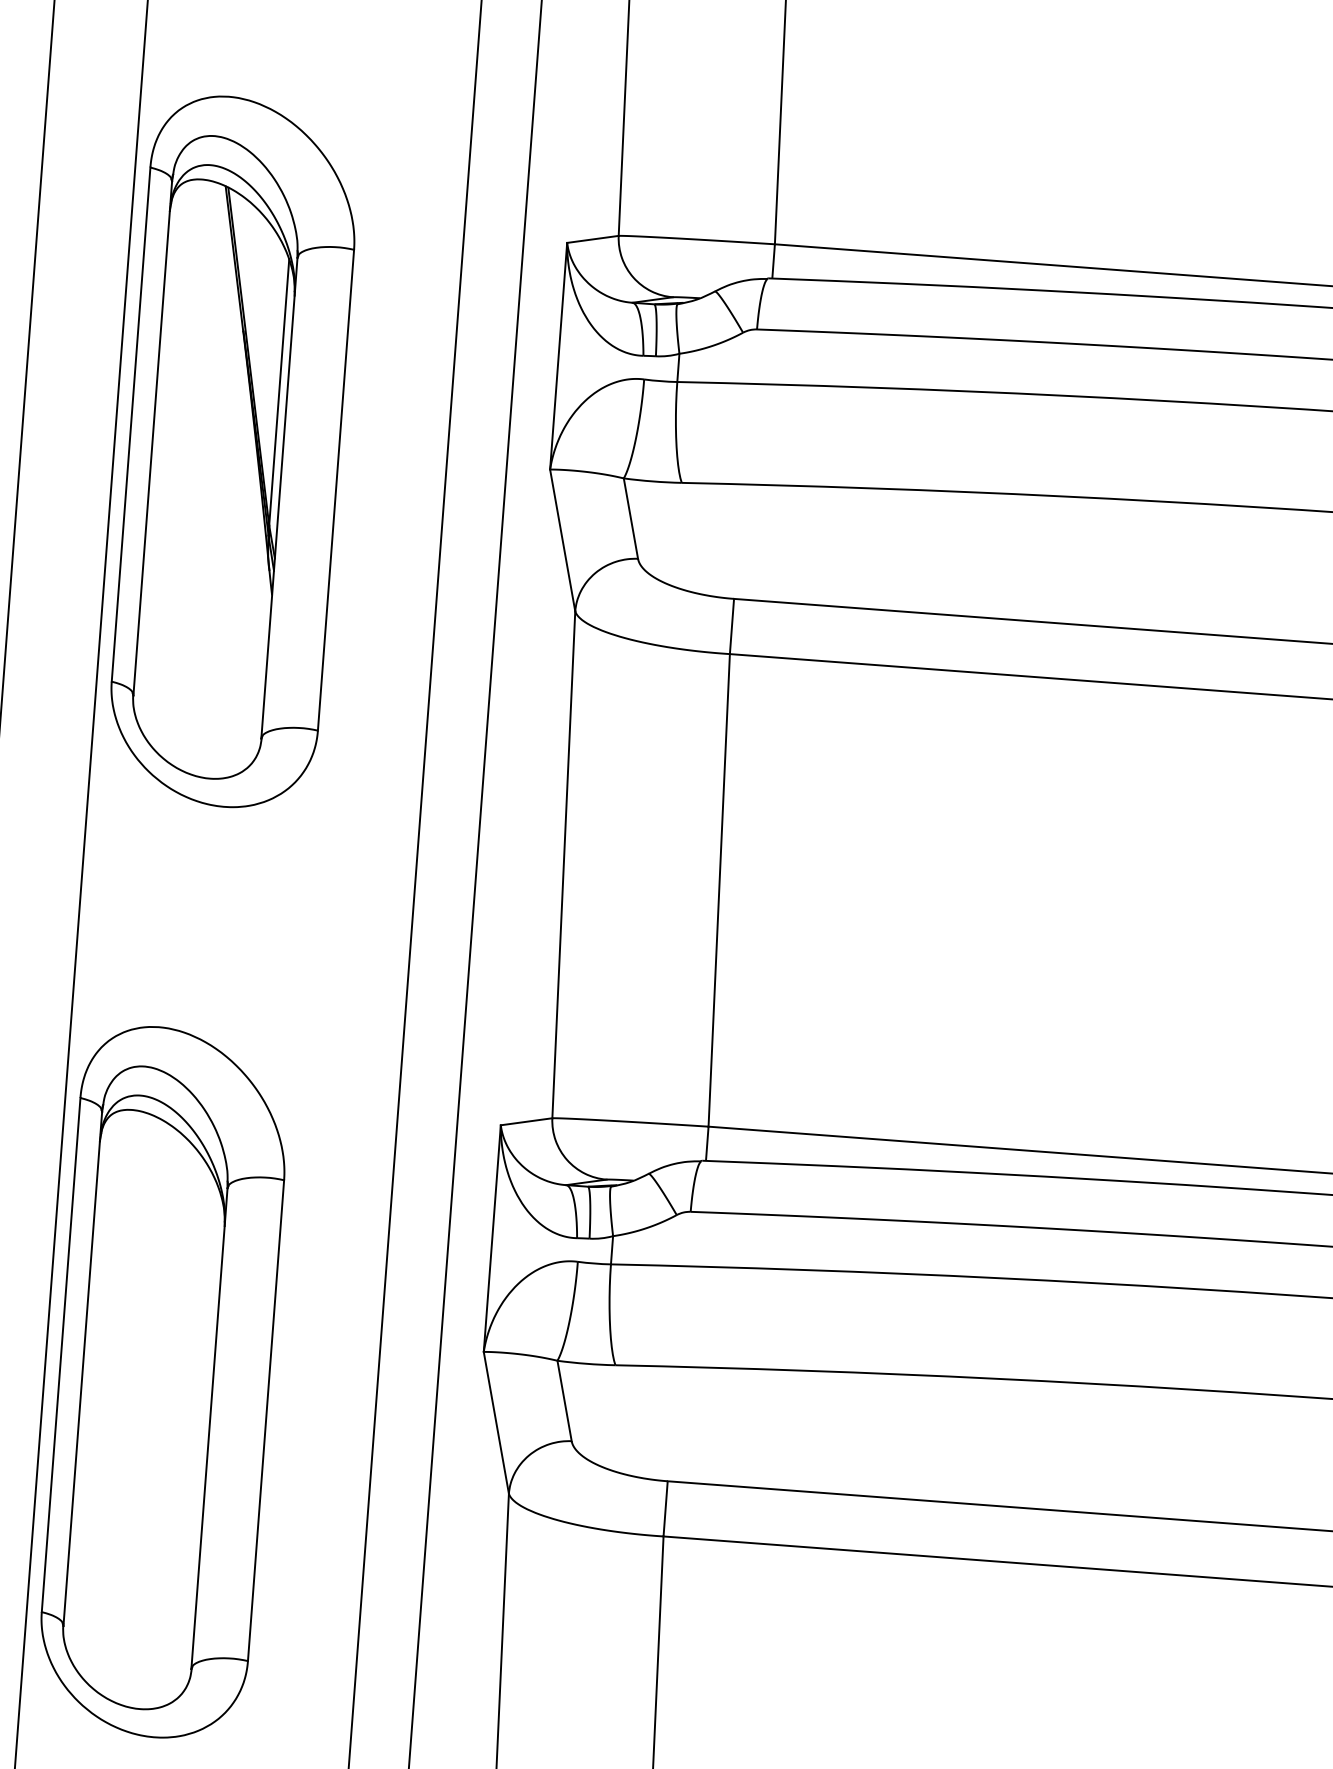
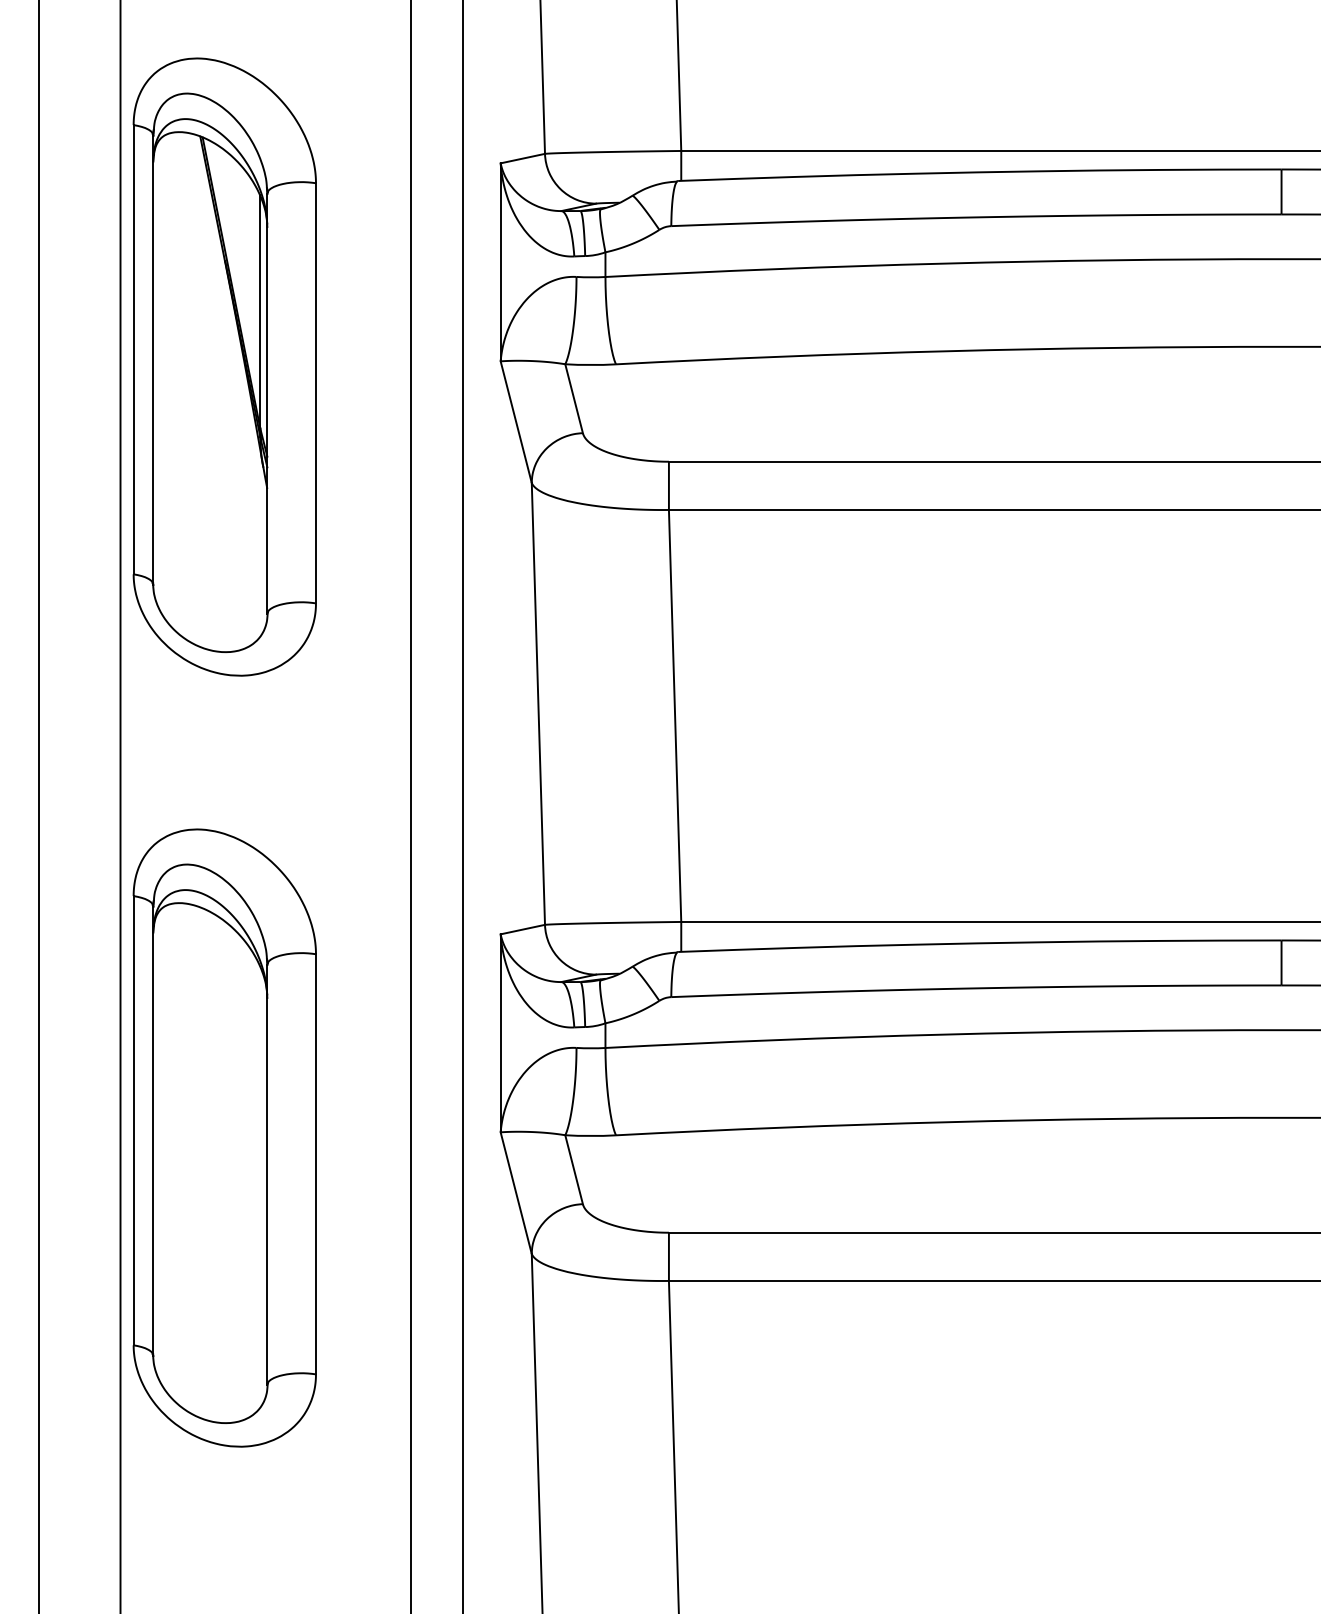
part: (163, 1382) -> (224, 1137), moved

